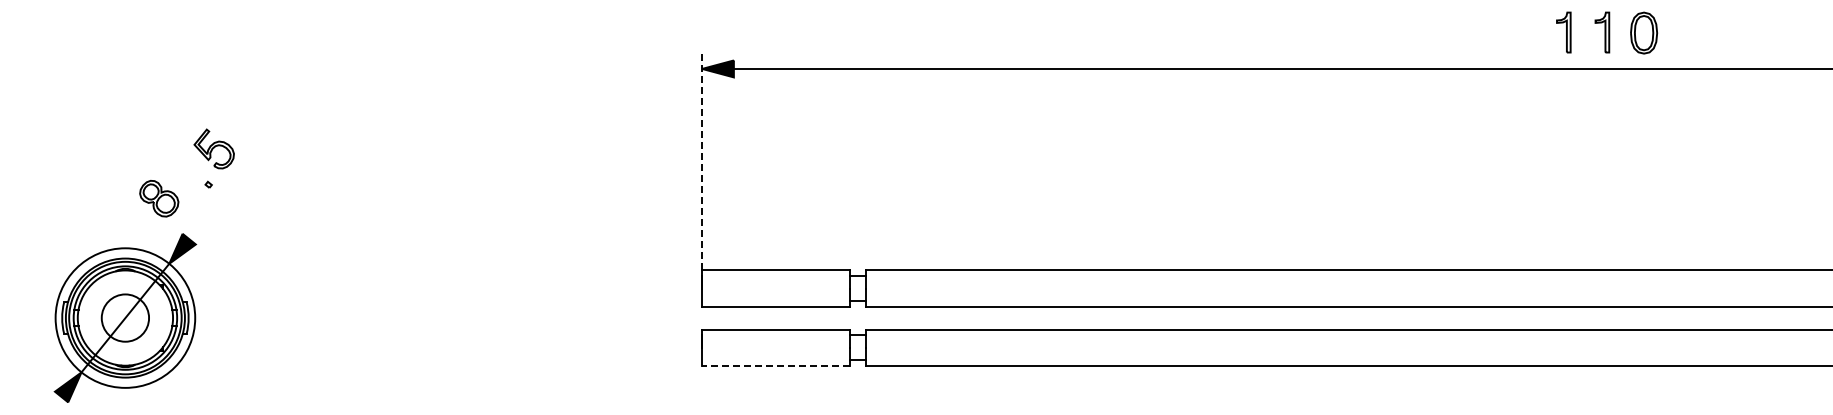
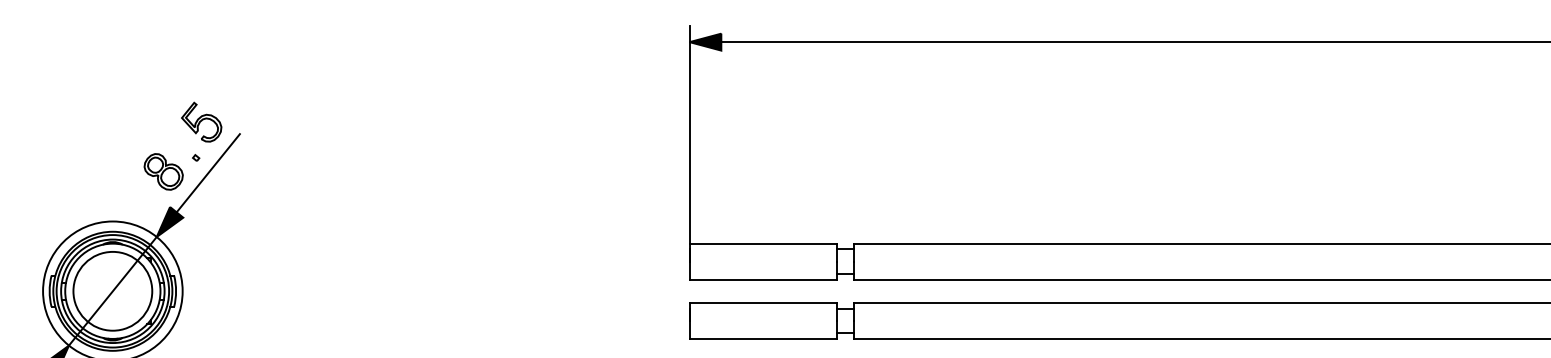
line: (702, 161) -> (689, 134), dashed -> solid
part: (159, 198) -> (163, 171), moved
line: (220, 199) -> (207, 172), added
circle: (125, 317) -> (112, 290), size x1.67
line: (776, 365) -> (763, 338), dashed -> solid

